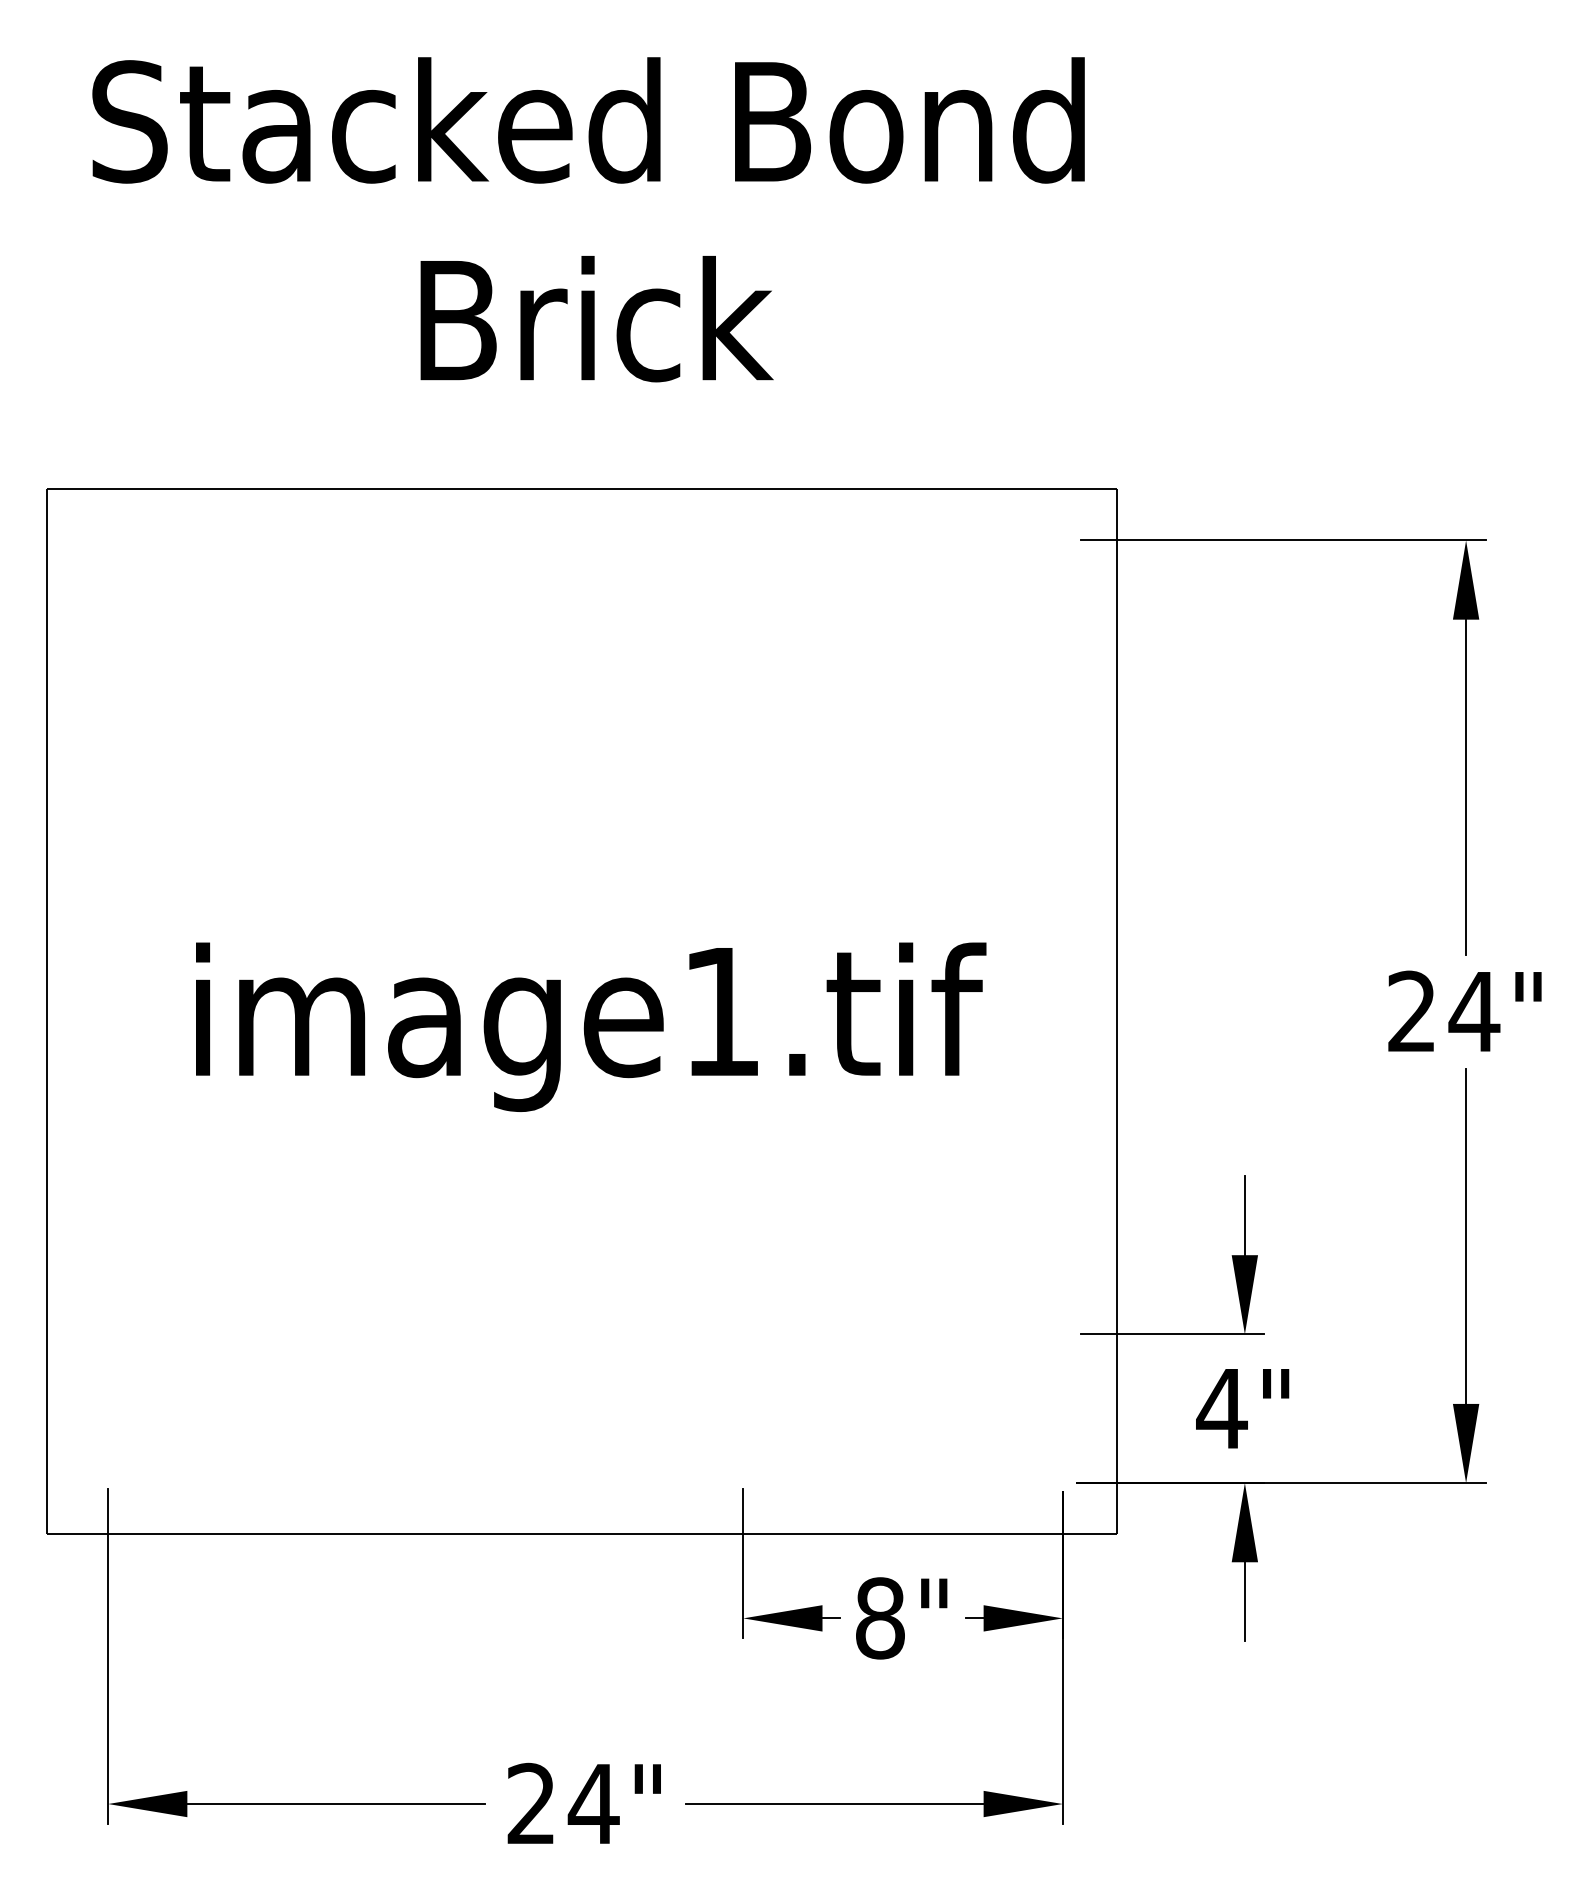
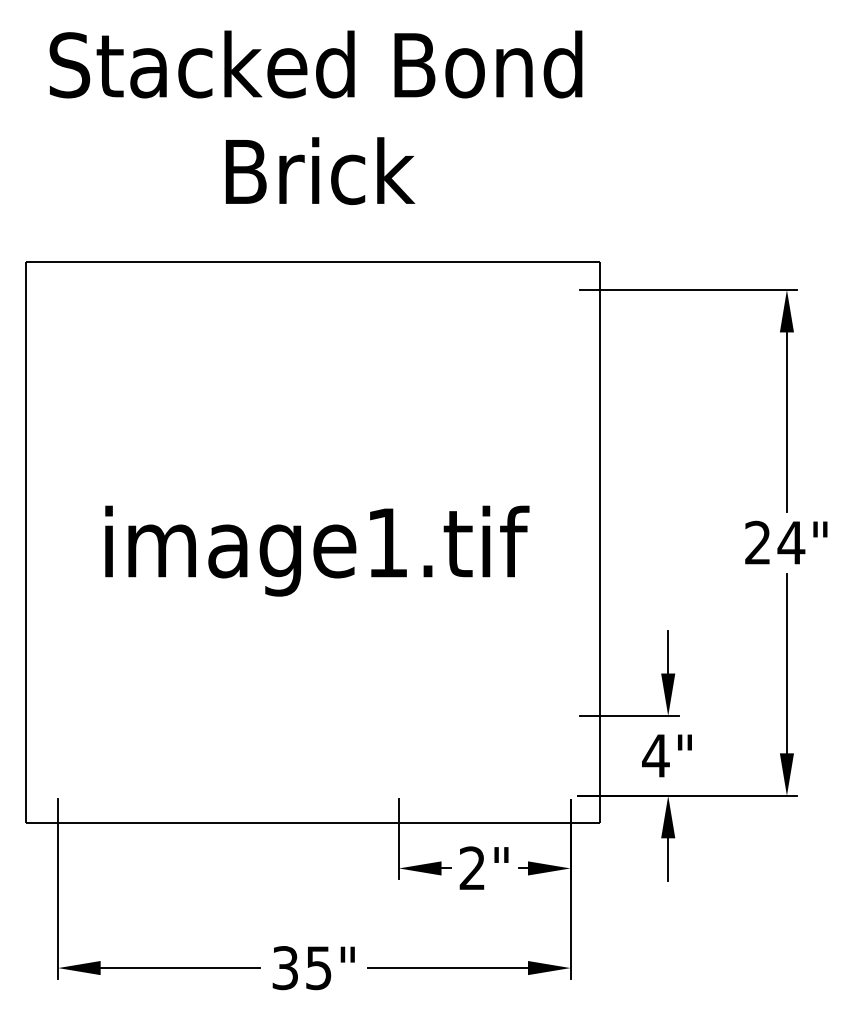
text: (880, 1618) -> (472, 868), 8" -> 2"
text: (563, 1804) -> (302, 968), 24" -> 35"

